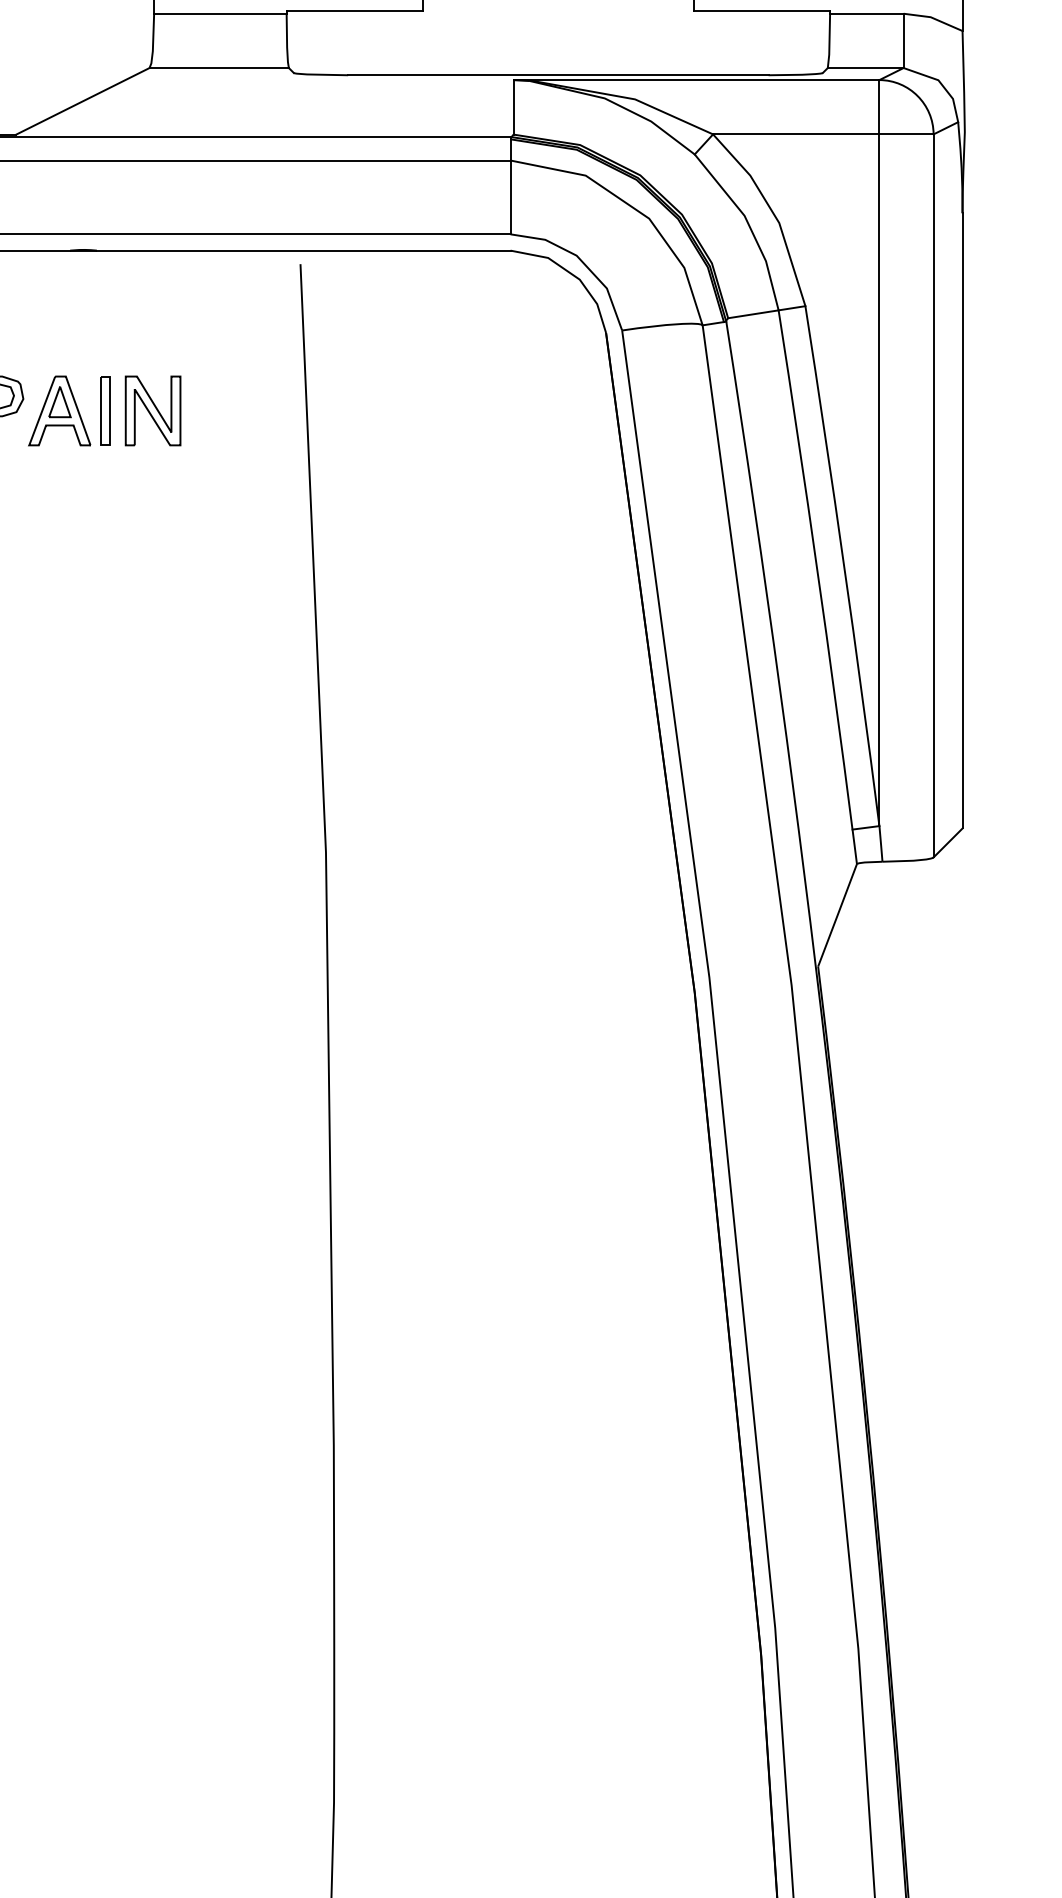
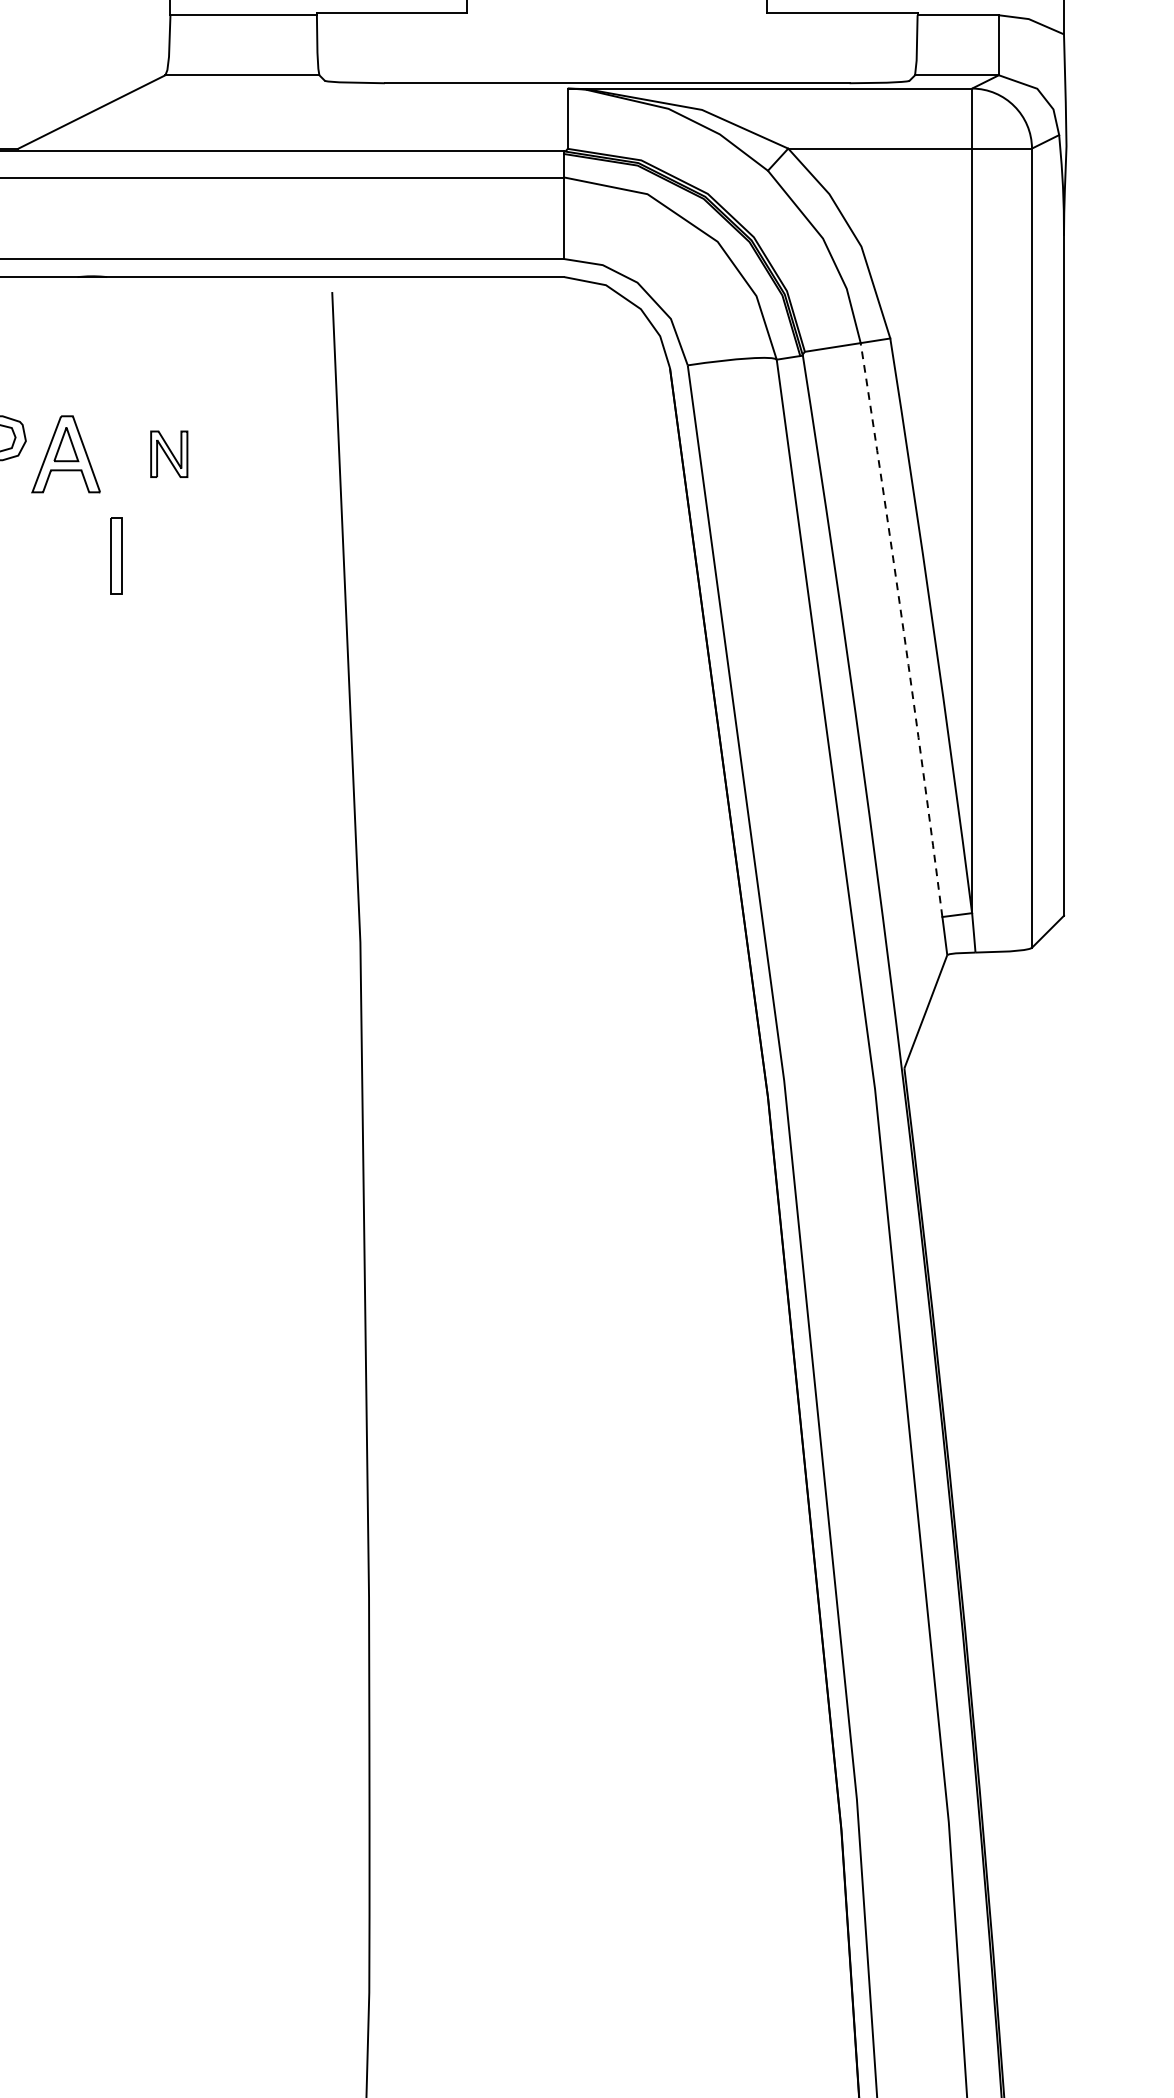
part: (105, 410) -> (116, 555), moved
part: (152, 410) -> (168, 453), size x0.6
arc: (817, 569) -> (903, 629), solid -> dashed

